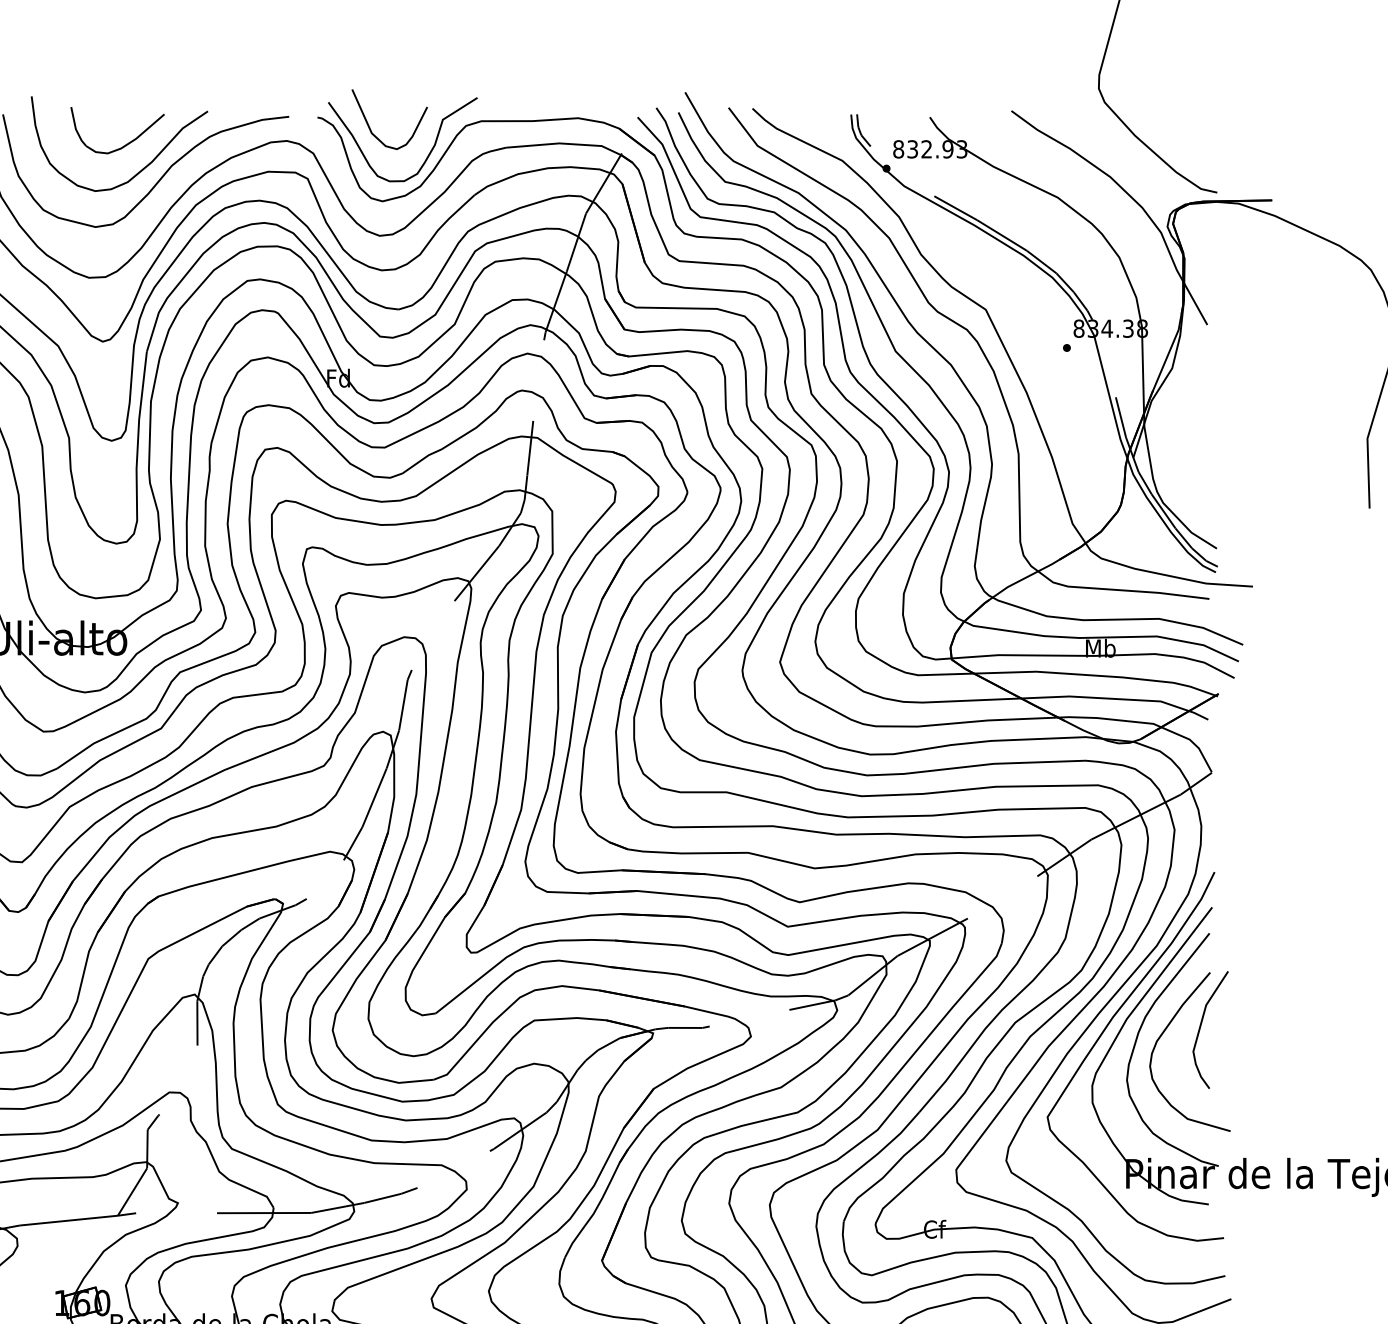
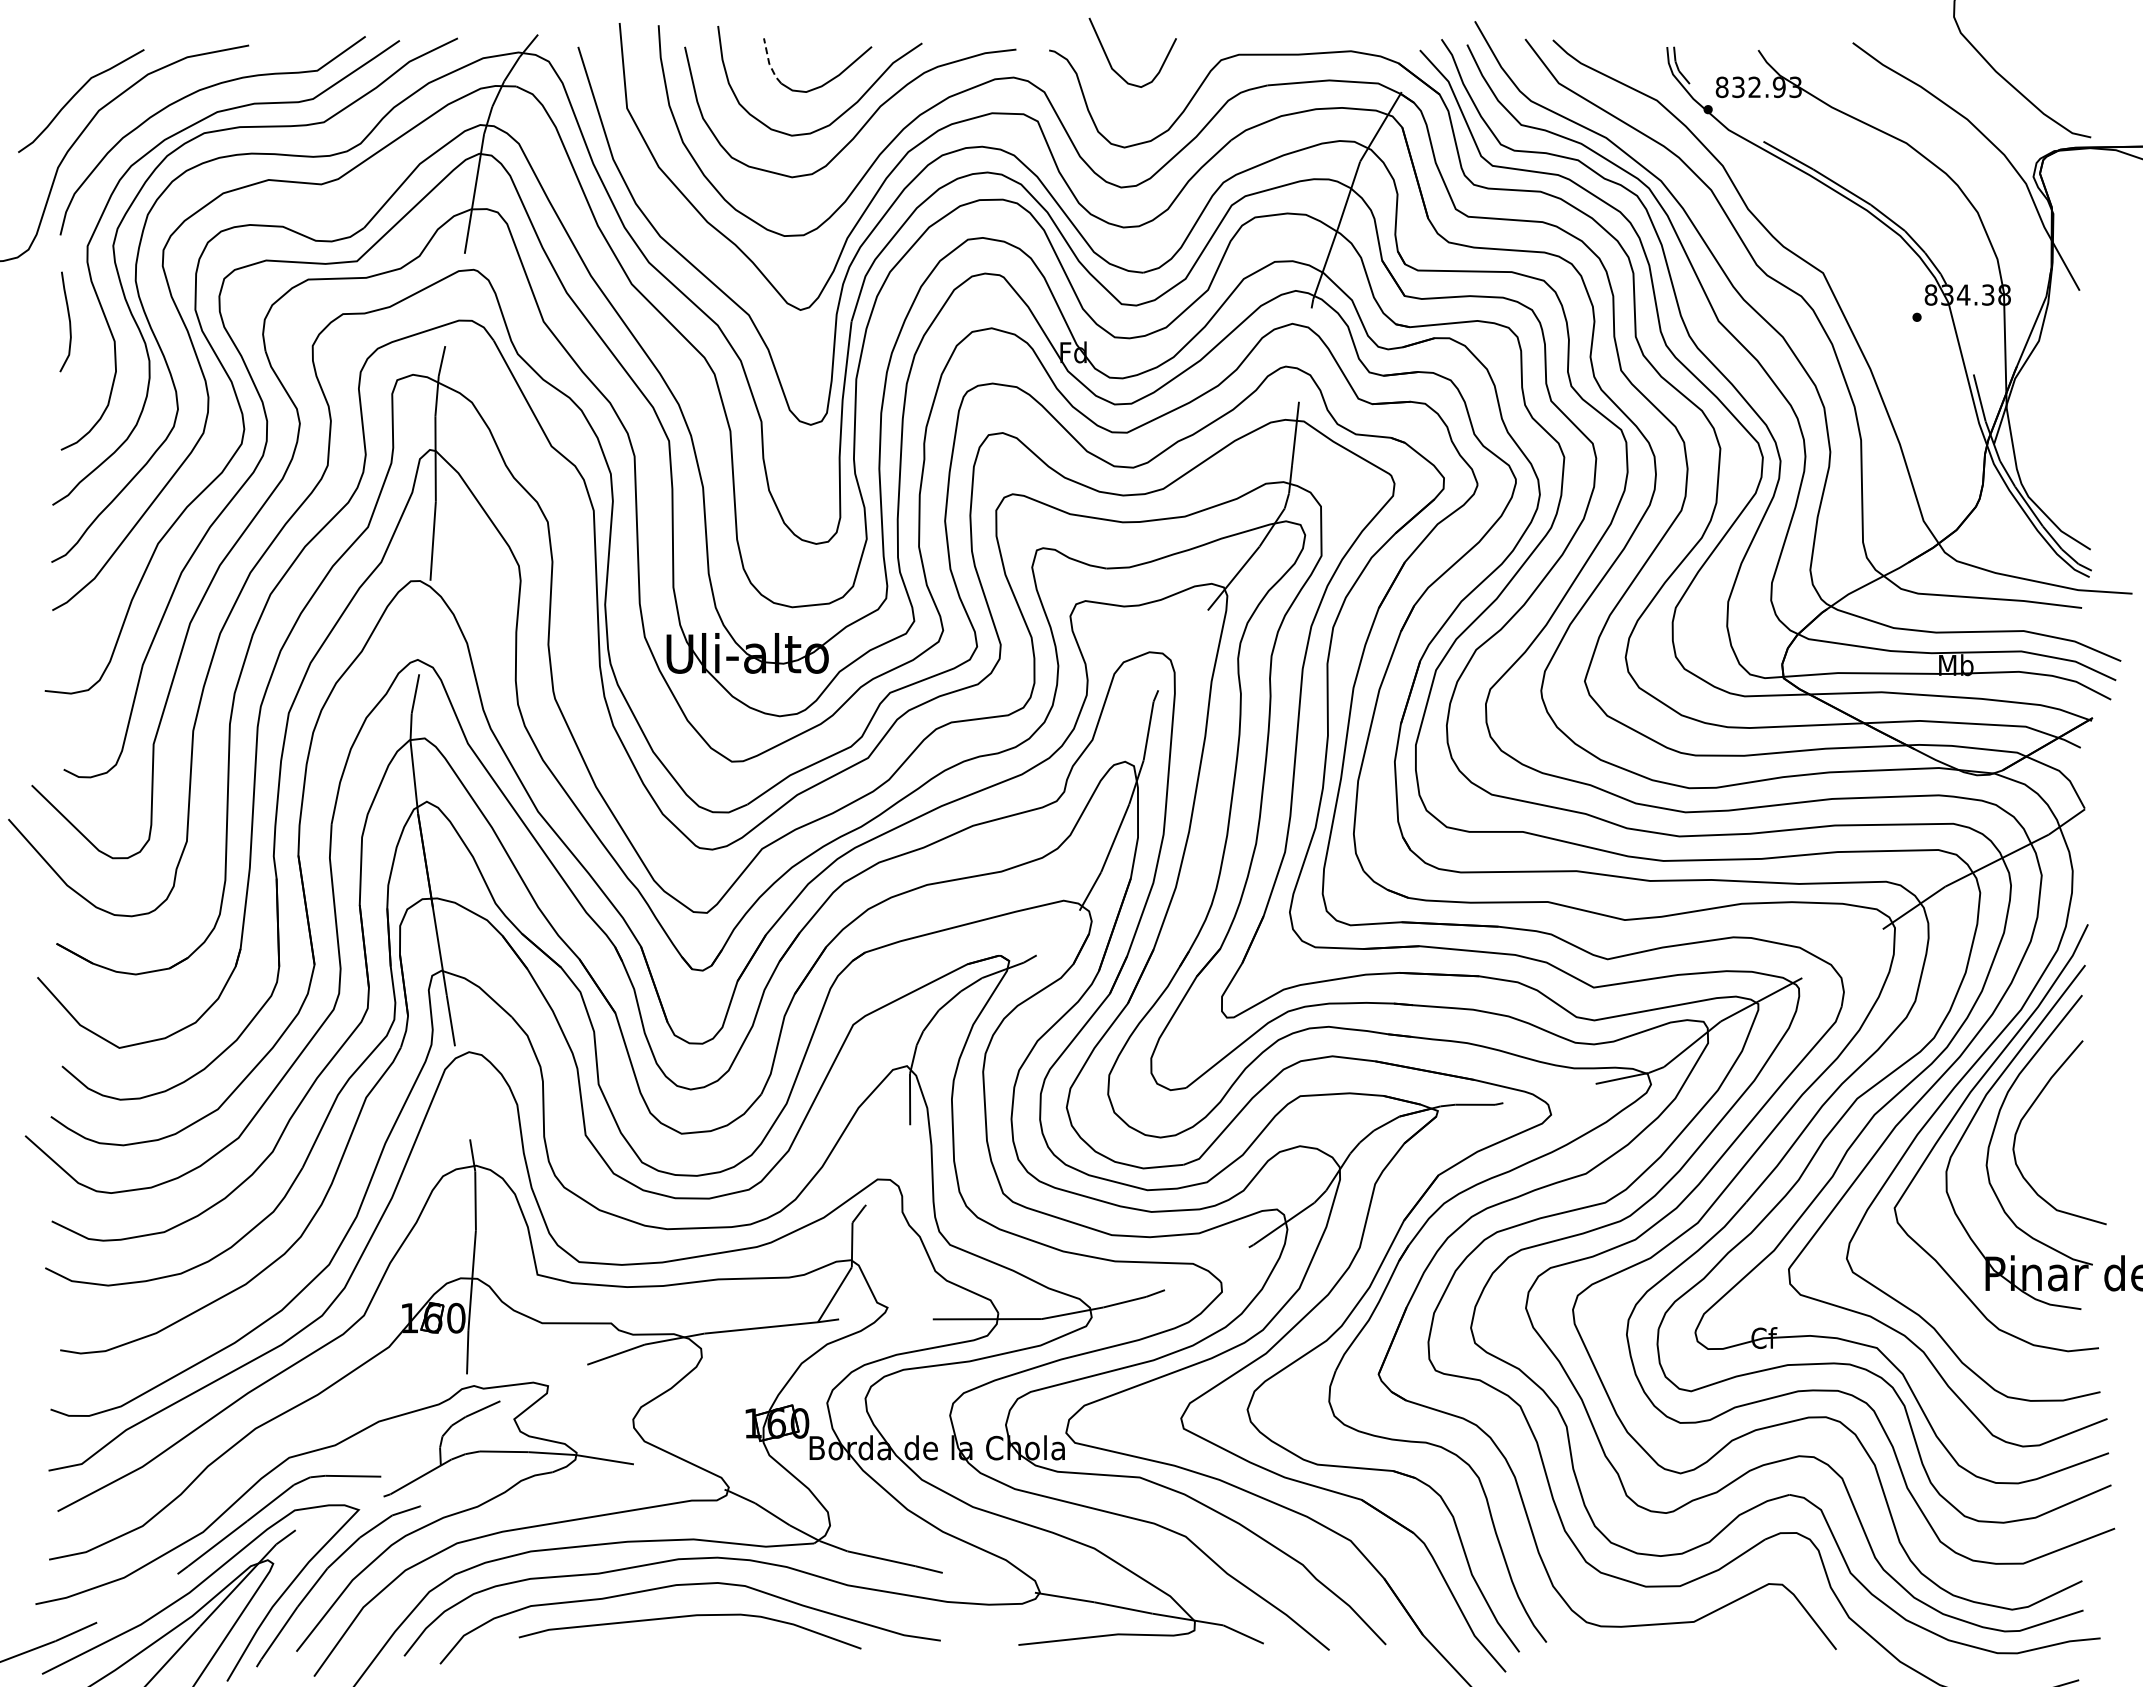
line: (76, 128) -> (769, 63), solid -> dashed
curve: (426, 157) -> (1175, 96), removed
curve: (1201, 1027) -> (2072, 1104), removed

